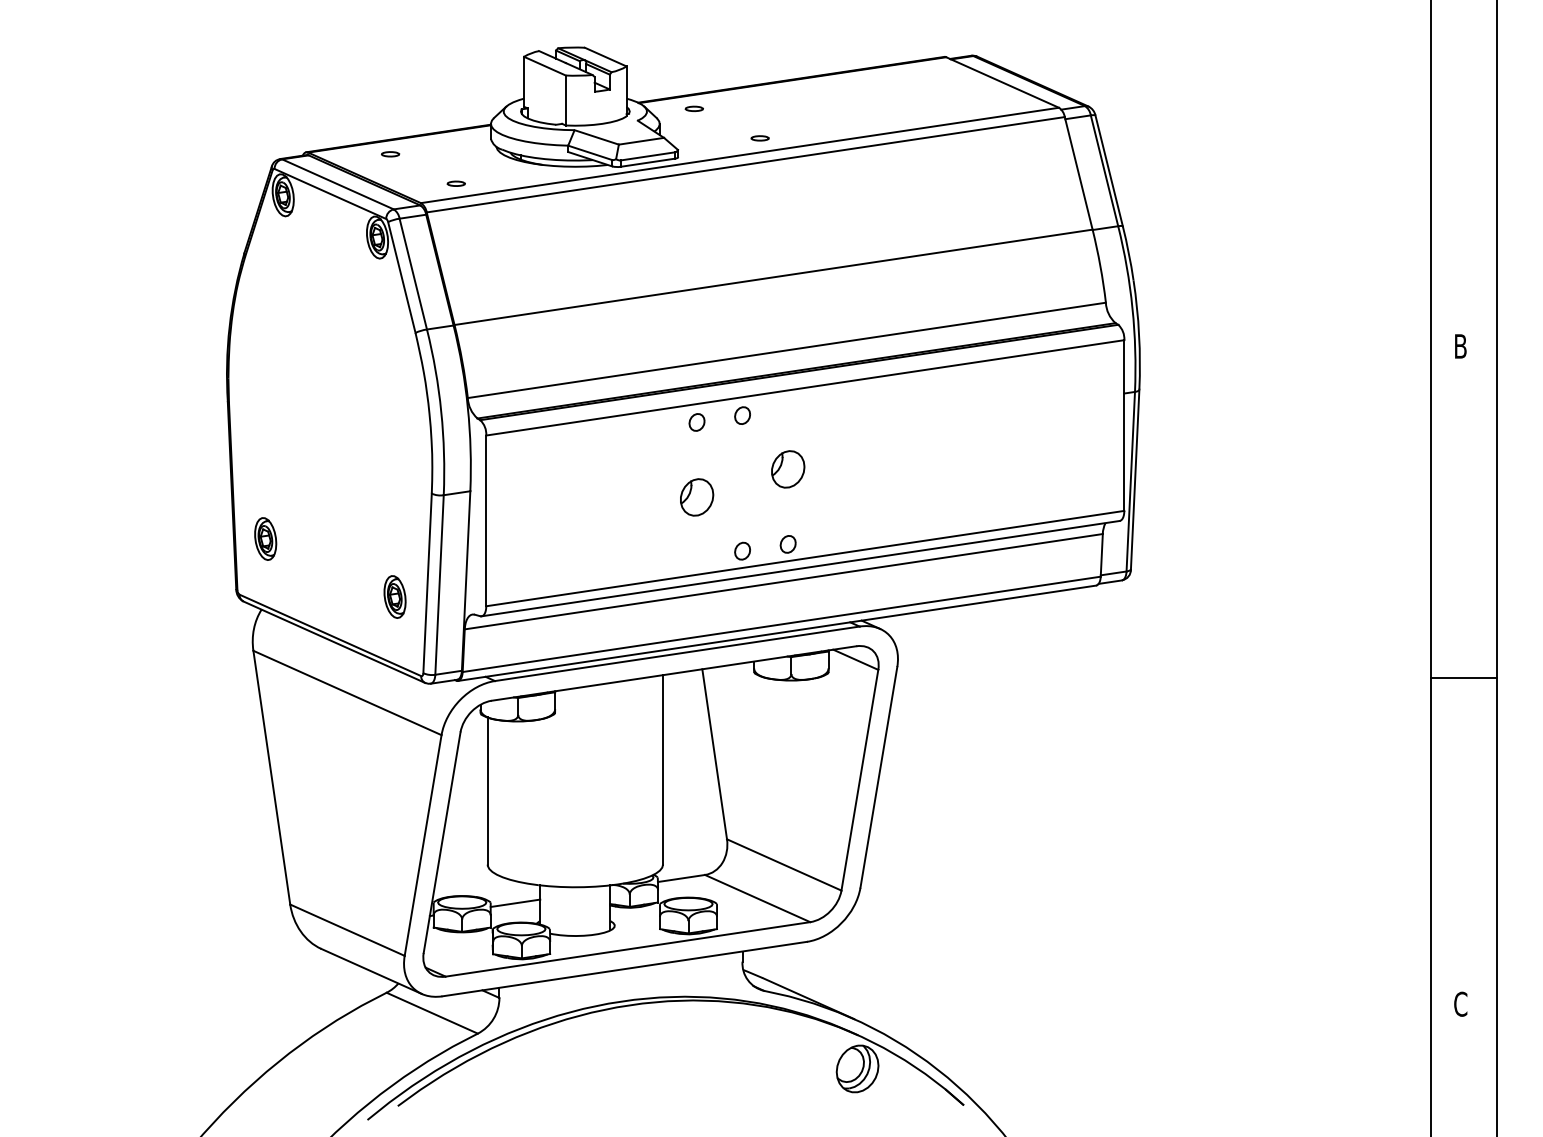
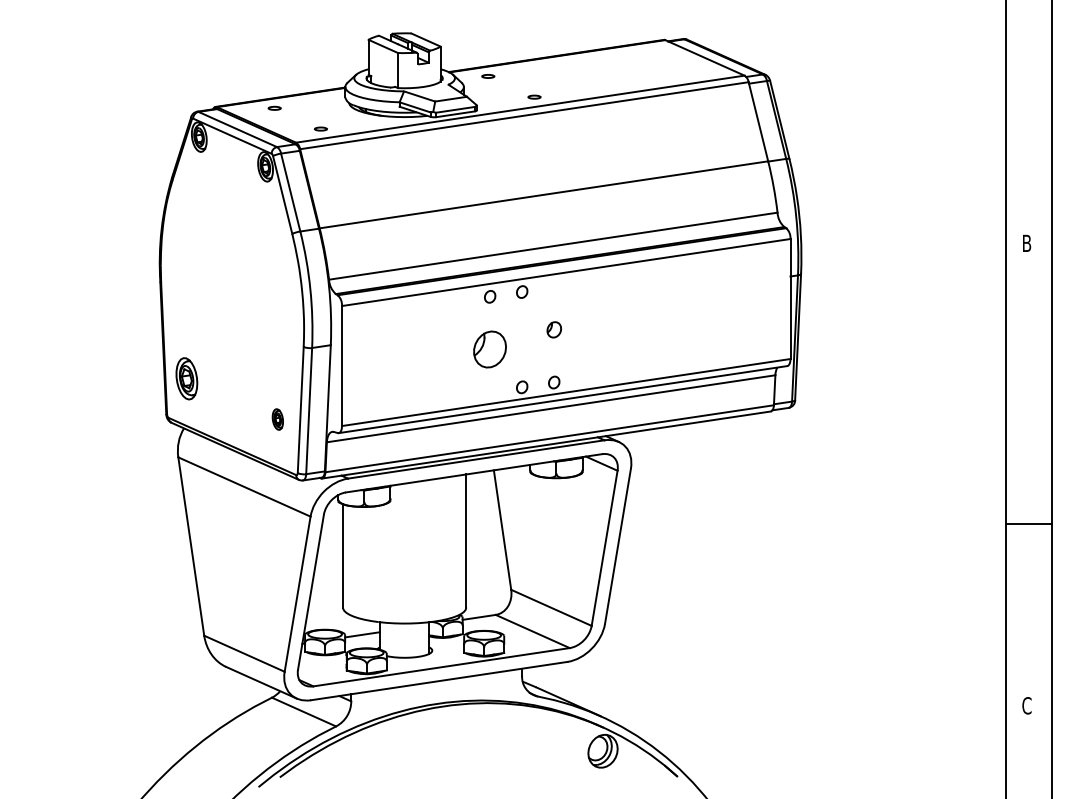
part: (788, 469) -> (554, 329), size x0.6
part: (697, 497) -> (490, 349), size x1.4
part: (265, 538) -> (186, 378), size x1.4
part: (394, 596) -> (277, 419), size x0.7
line: (1463, 678) -> (1028, 523), moved

